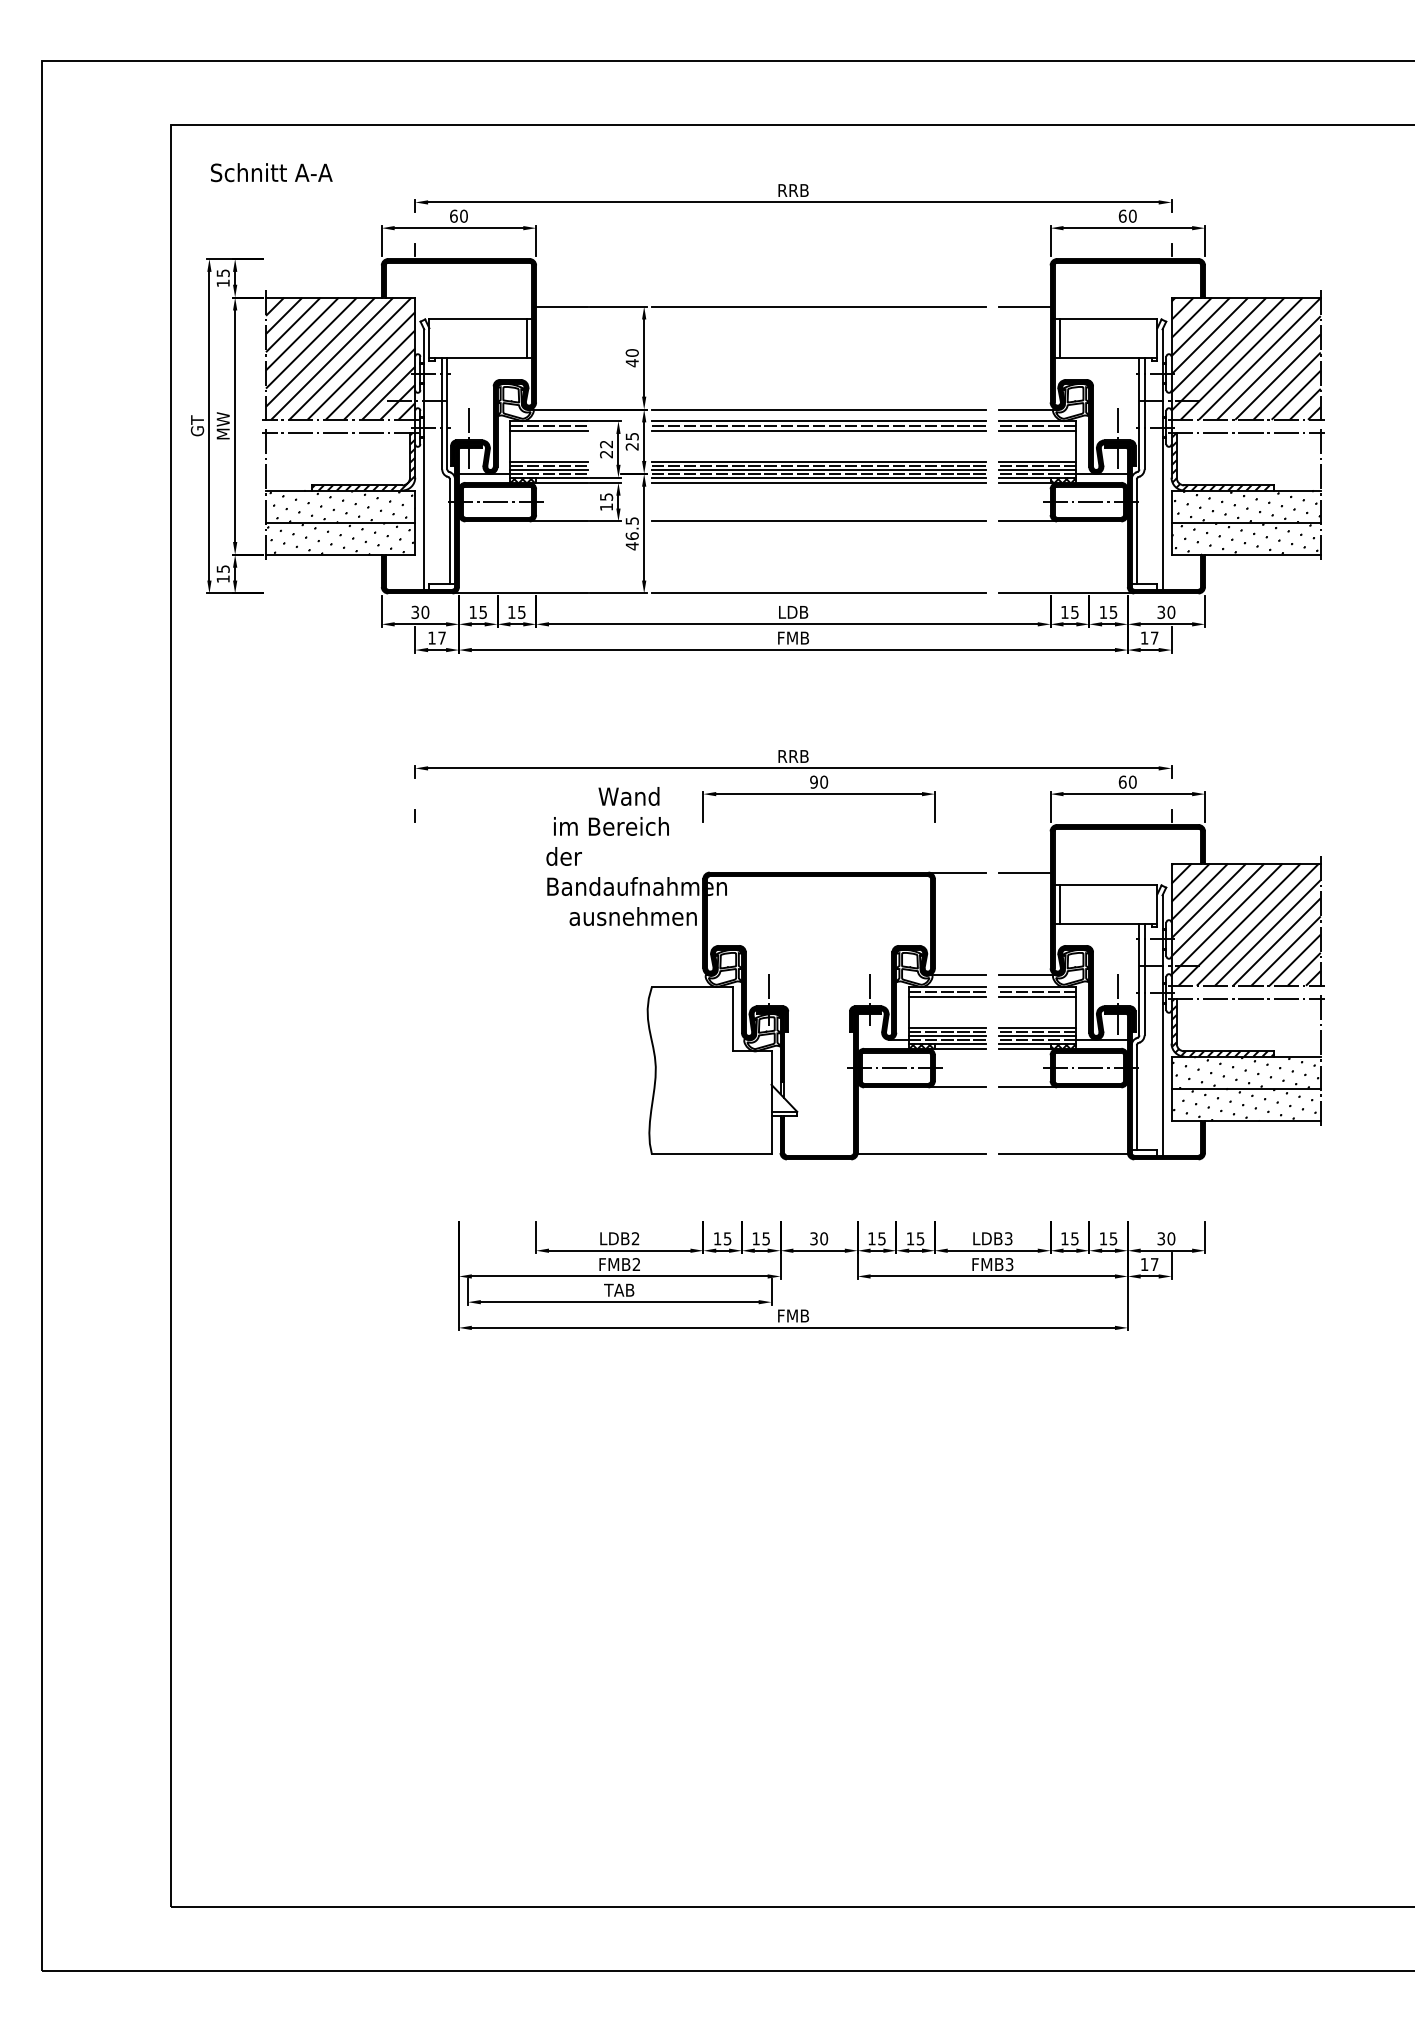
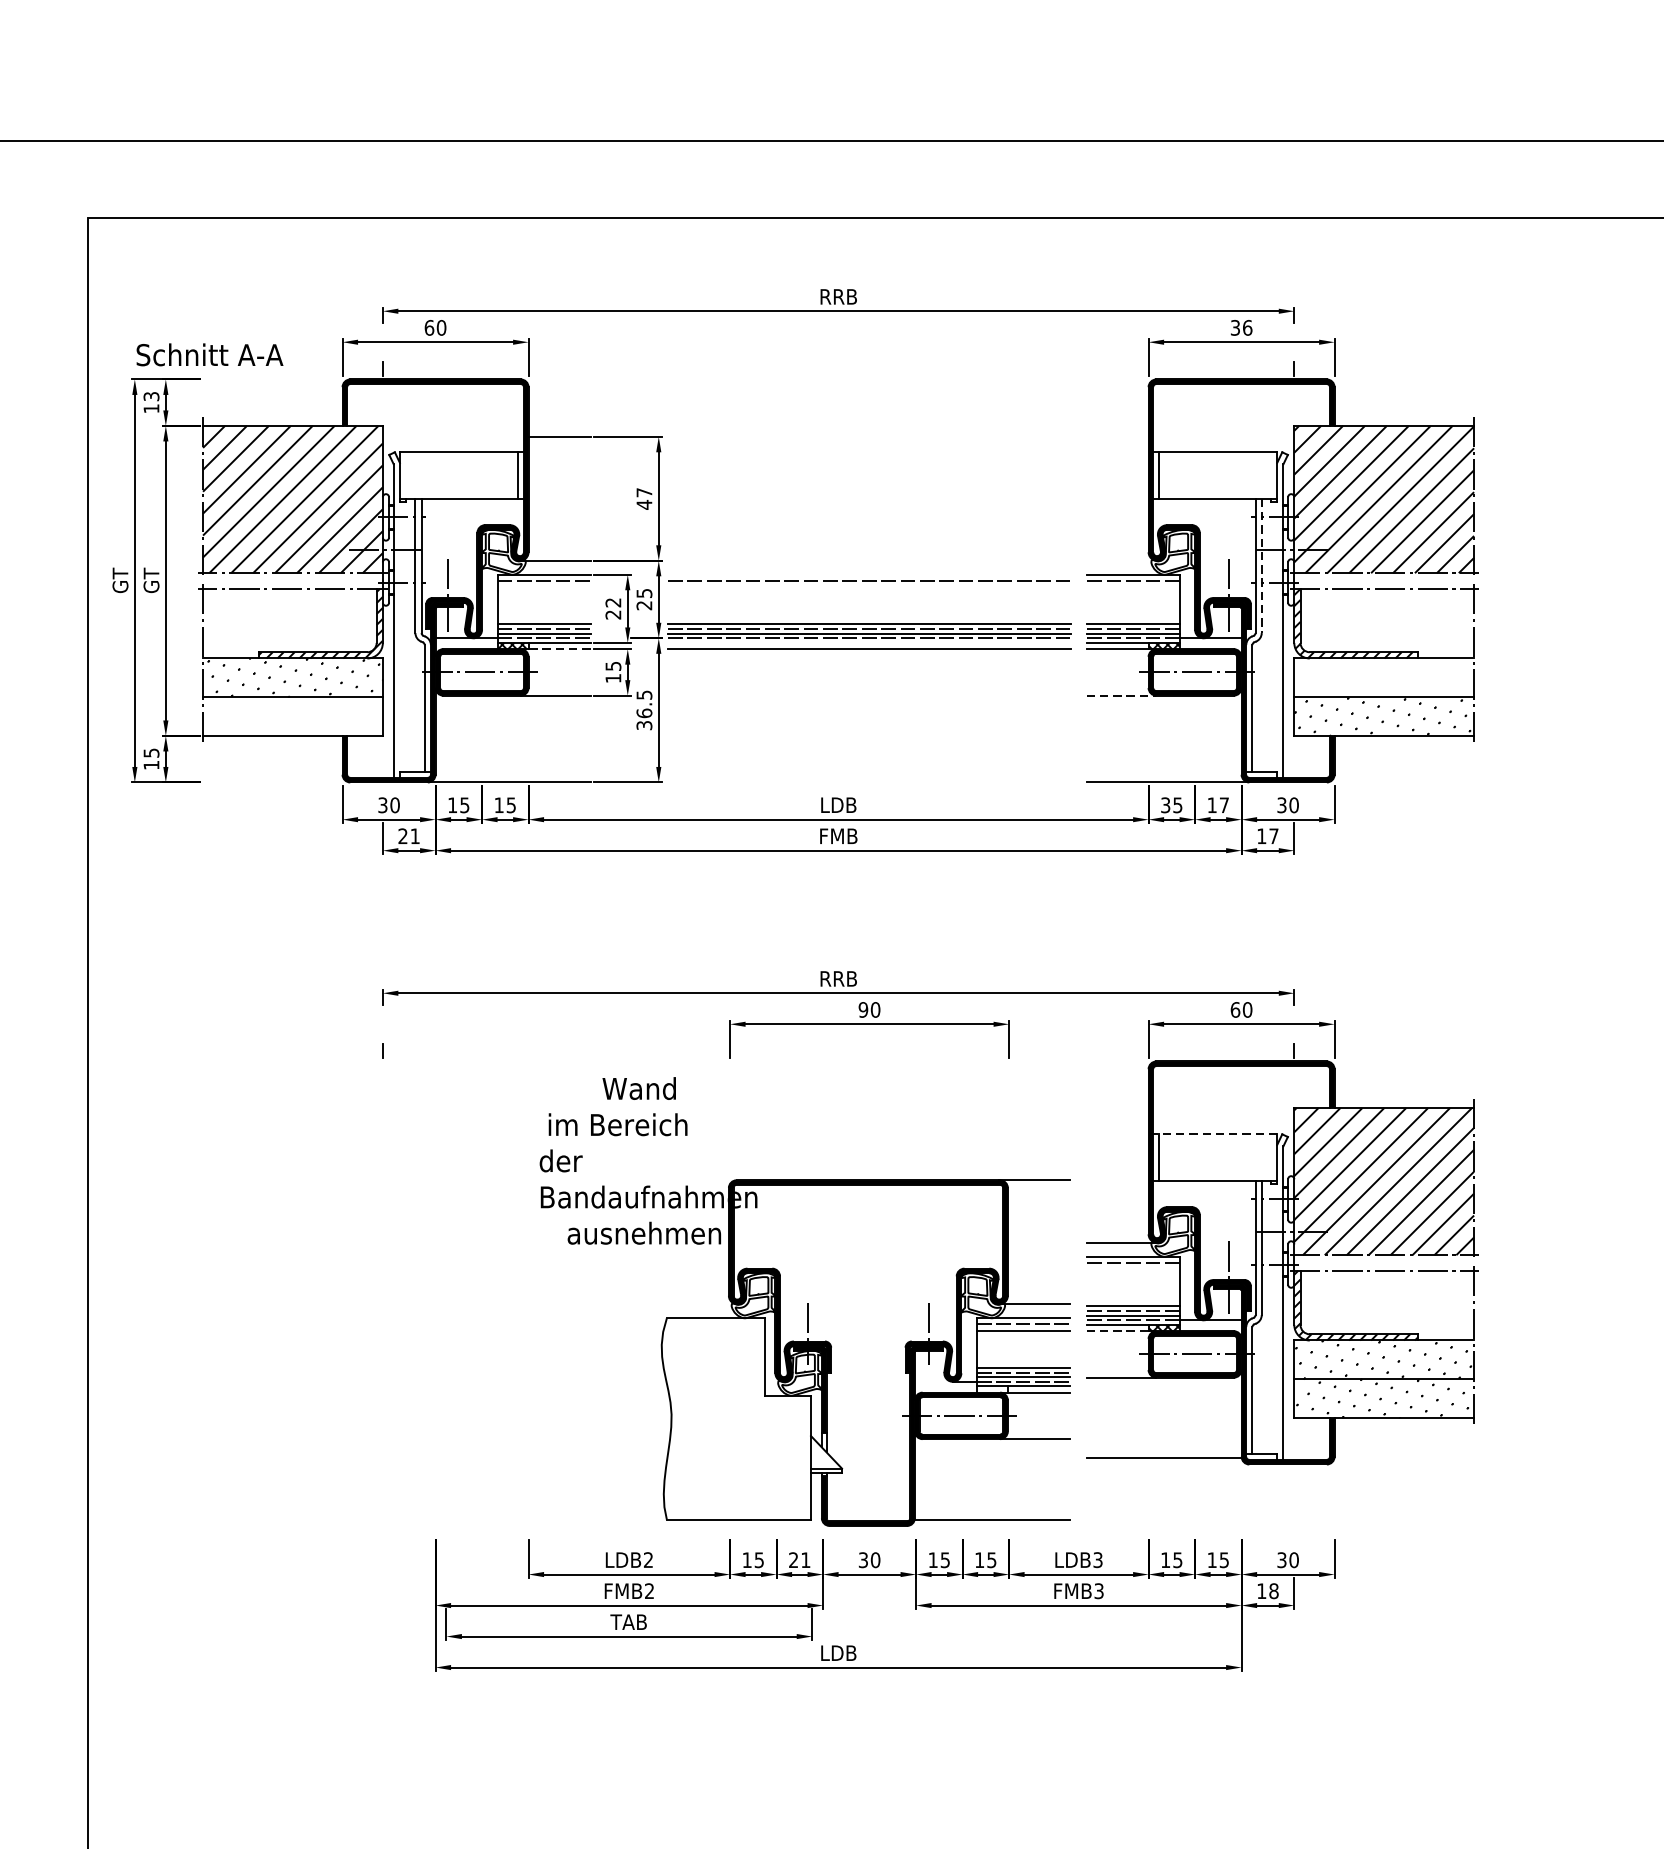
text: (271, 172) -> (209, 354), moved
text: (1127, 215) -> (1241, 326), 60 -> 36
text: (222, 272) -> (150, 395), 15 -> 13
line: (818, 306) -> (868, 436), removed
line: (1024, 306) -> (1117, 436), removed
text: (631, 352) -> (643, 492), 40 -> 47
line: (818, 409) -> (868, 560), removed
line: (1028, 409) -> (1121, 560), removed
line: (1144, 413) -> (1261, 565), solid -> dashed
line: (818, 421) -> (868, 575), removed
text: (222, 425) -> (150, 580), MW -> GT
line: (548, 431) -> (543, 587), removed
line: (818, 431) -> (868, 587), removed
line: (1037, 431) -> (1132, 587), removed
line: (818, 477) -> (868, 642), removed
line: (561, 482) -> (559, 648), solid -> dashed
hatch: (1247, 506) -> (1385, 677), removed
line: (818, 521) -> (868, 695), removed
line: (1028, 521) -> (1121, 695), solid -> dashed
hatch: (340, 538) -> (292, 716), removed
text: (631, 546) -> (643, 725), 46.5 -> 36.5
line: (818, 593) -> (868, 782), removed
text: (1064, 611) -> (1165, 804), 15 -> 35
text: (1113, 612) -> (1224, 805), 15 -> 17
text: (436, 637) -> (408, 835), 17 -> 21
line: (1024, 872) -> (1117, 1118), removed
line: (1105, 885) -> (1214, 1134), solid -> dashed
part: (766, 973) -> (804, 1301), moved
line: (1037, 997) -> (1132, 1269), removed
line: (1024, 1048) -> (1117, 1330), solid -> dashed
text: (760, 1238) -> (798, 1559), 15 -> 21
text: (1154, 1264) -> (1273, 1591), 17 -> 18
text: (793, 1315) -> (838, 1652), FMB -> LDB

